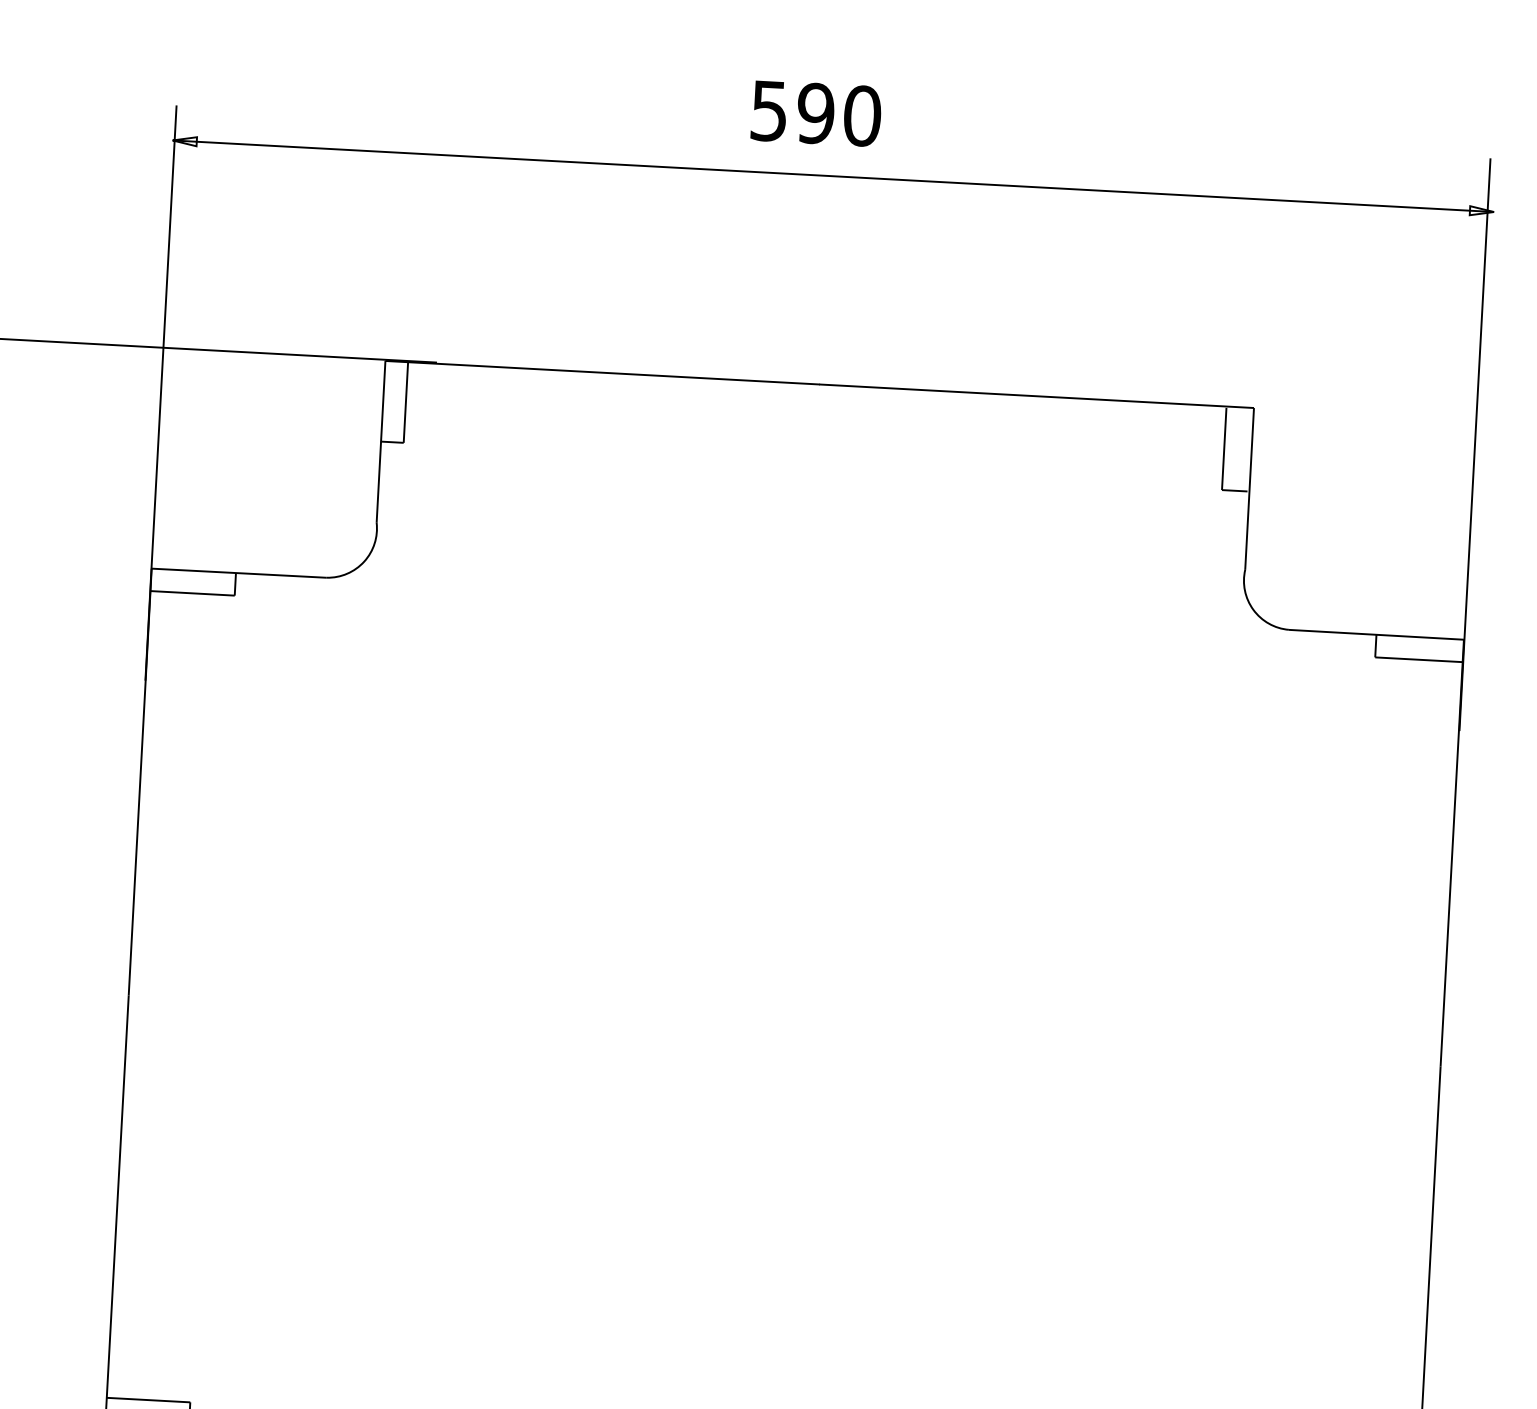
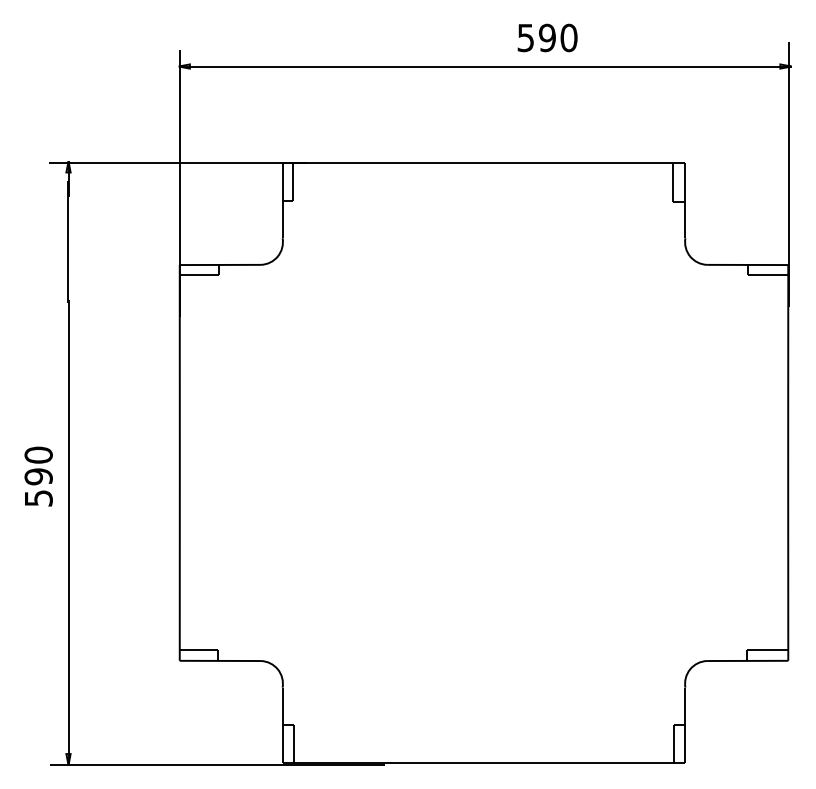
text: (816, 112) -> (547, 37), moved

